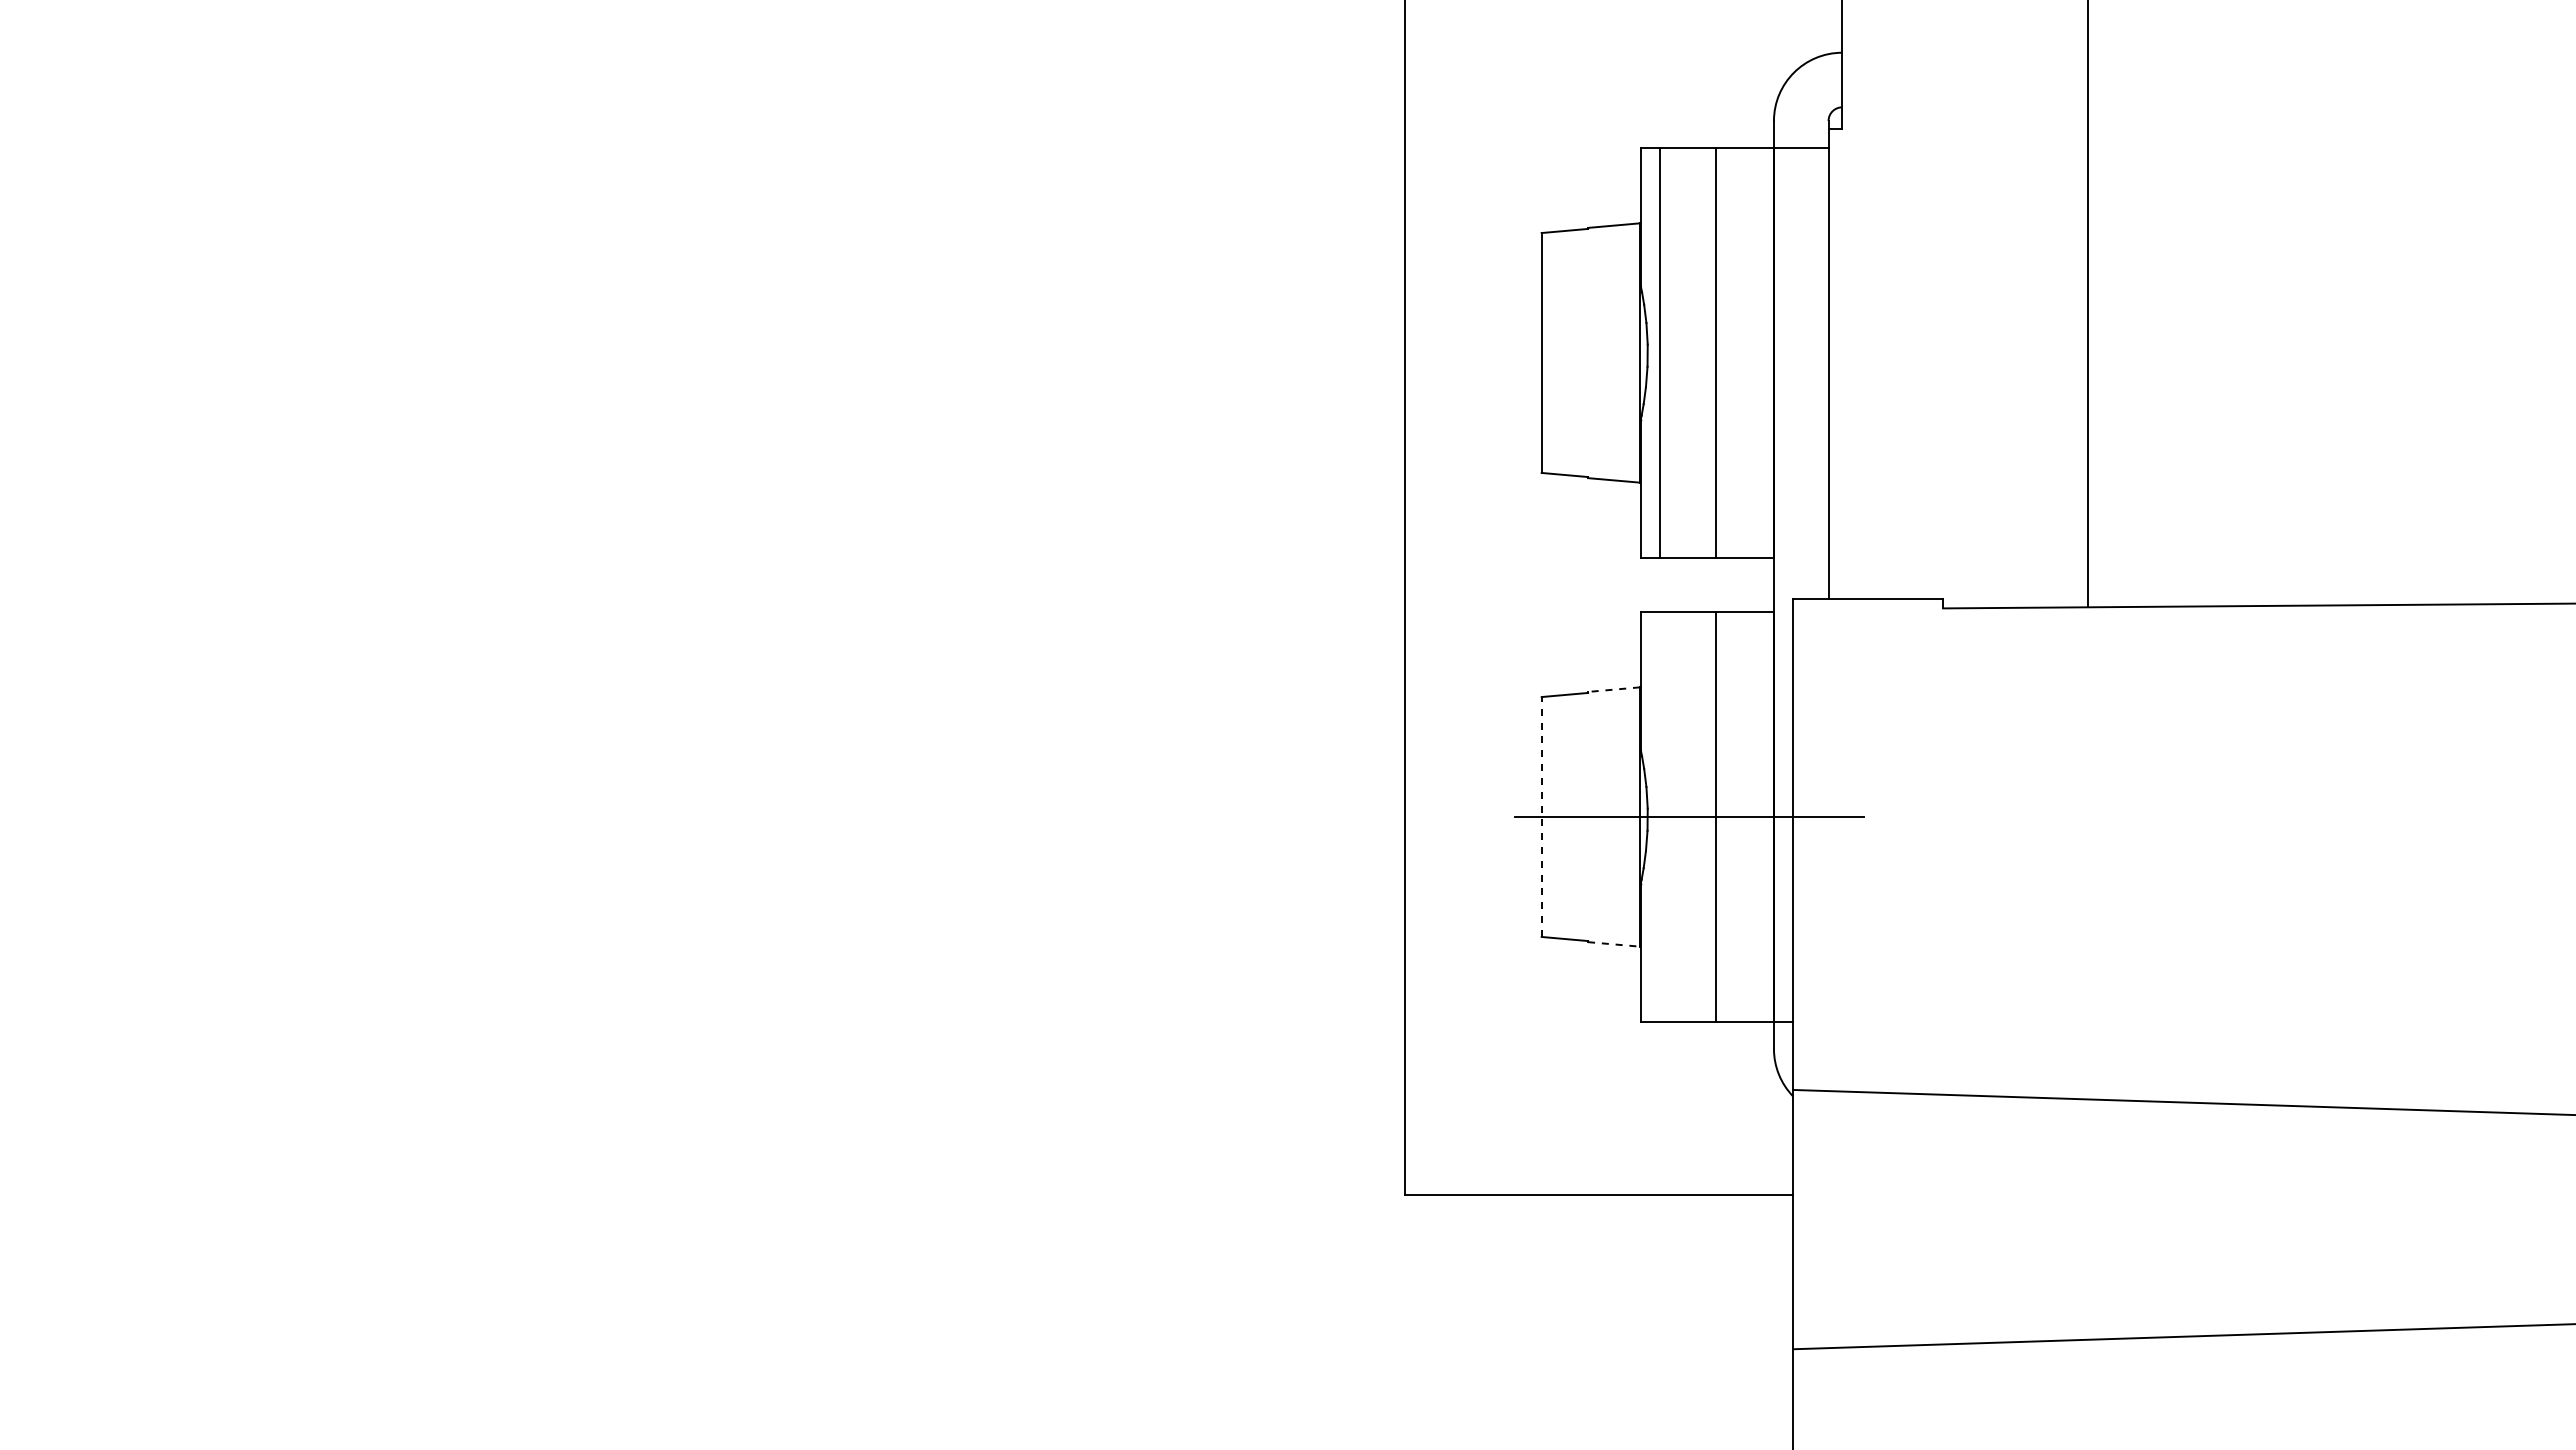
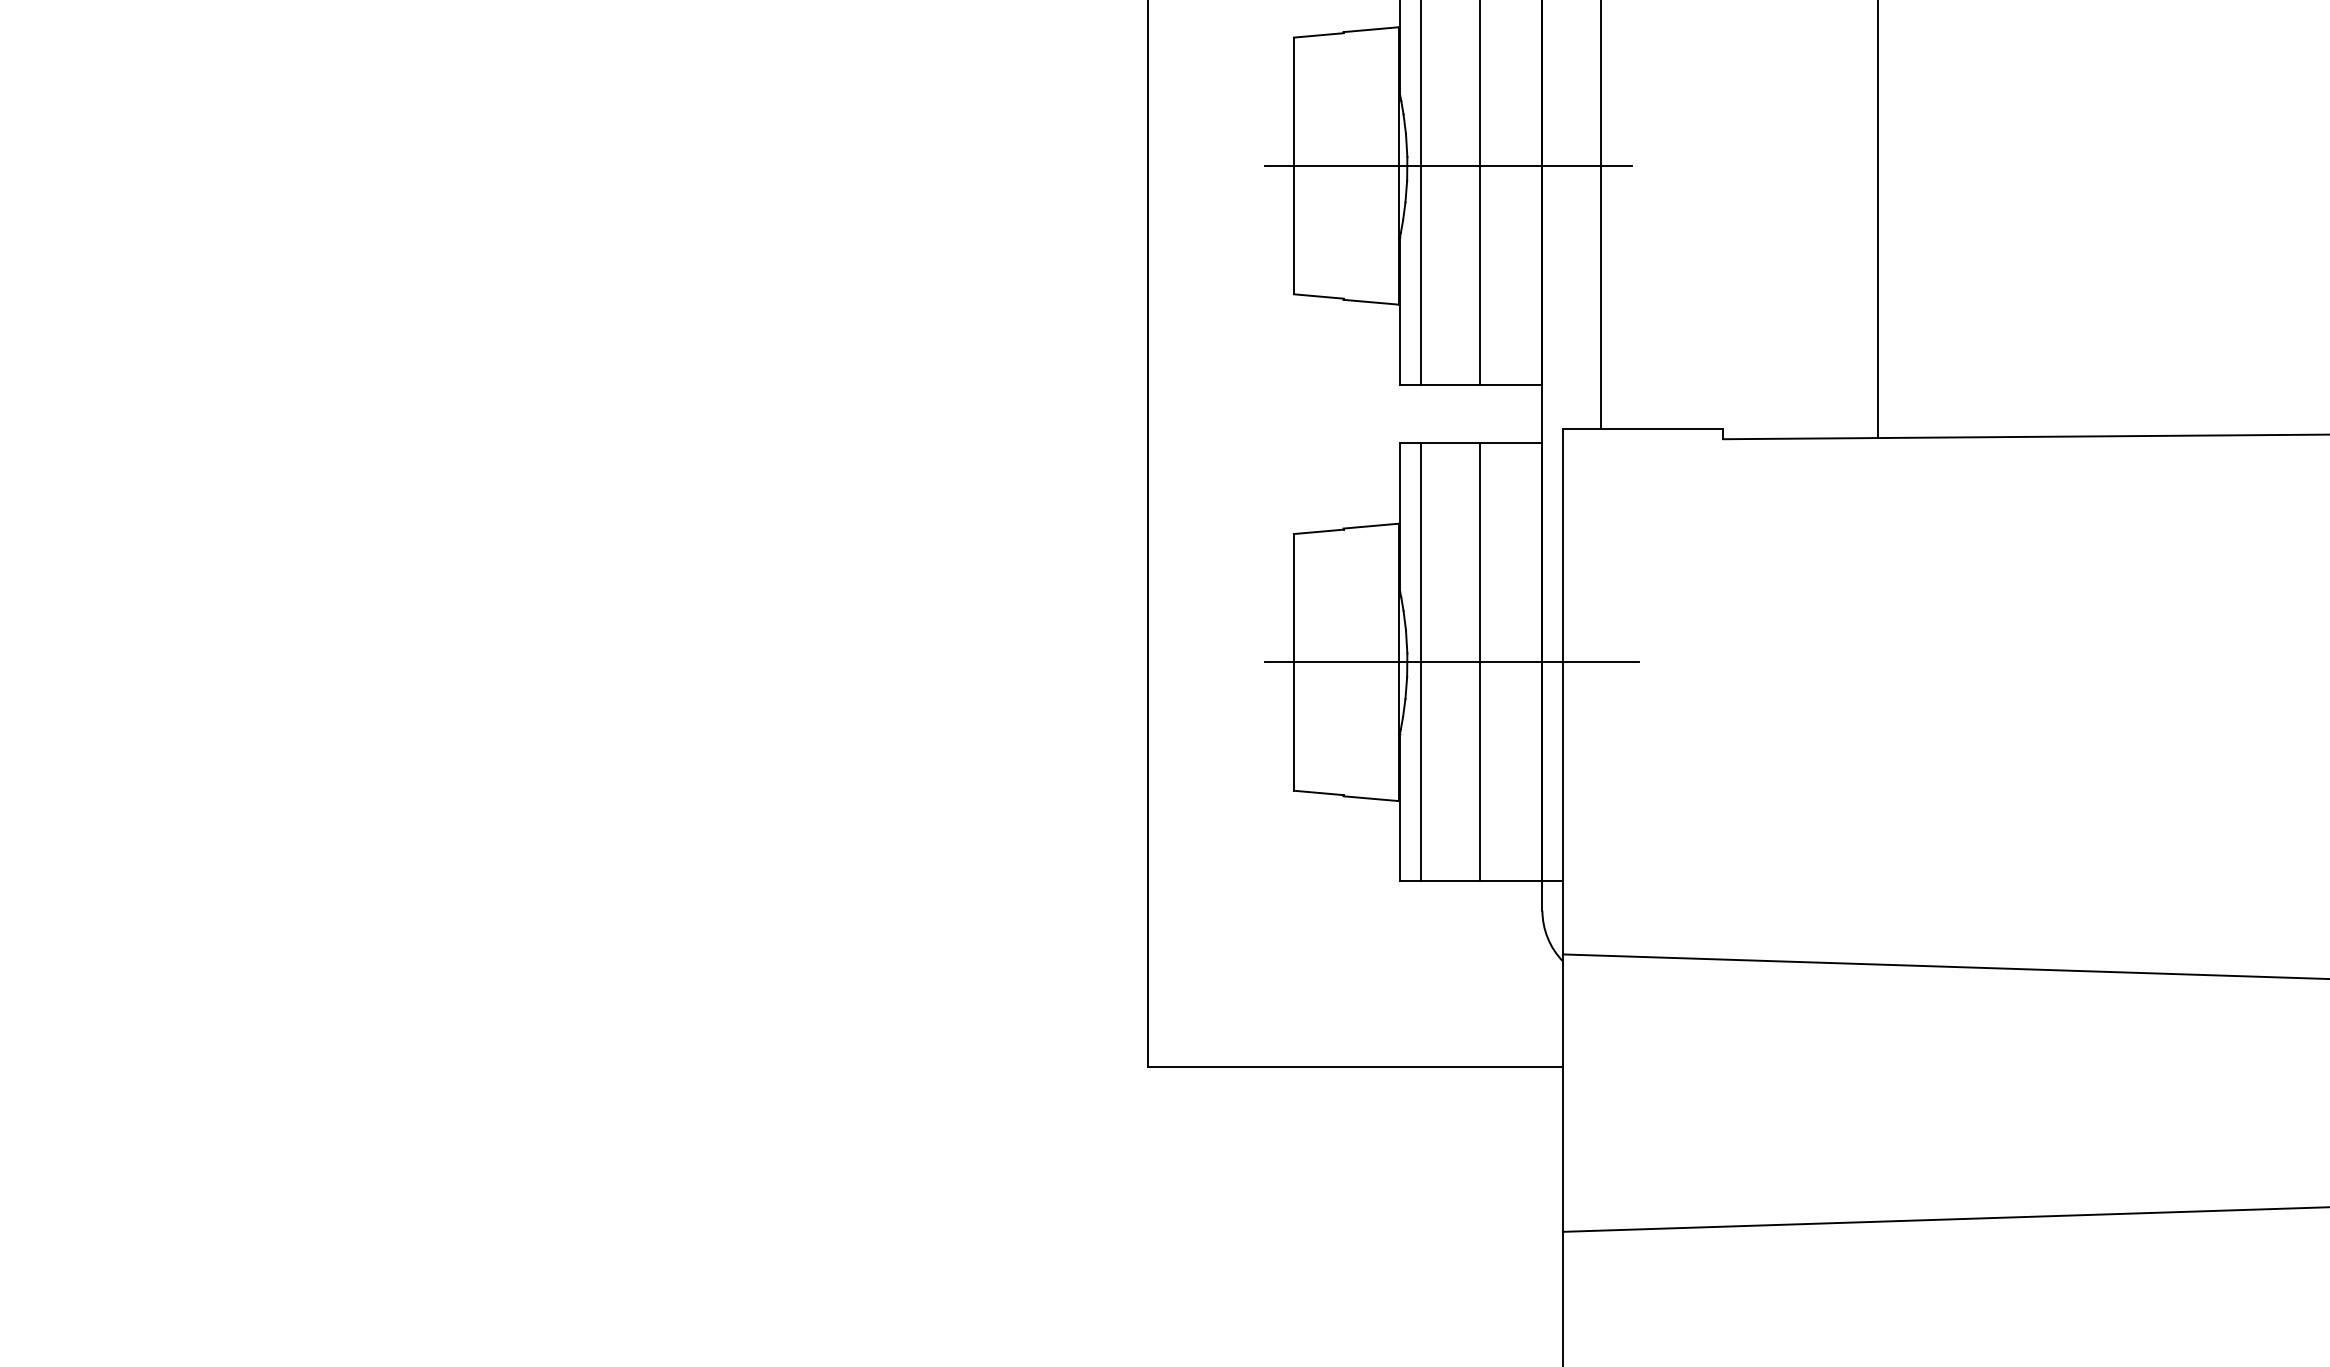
line: (1686, 353) -> (1448, 166), added
line: (1613, 689) -> (1370, 525), dashed -> solid
line: (1660, 816) -> (1421, 661), added
line: (1541, 817) -> (1293, 662), dashed -> solid
line: (1614, 944) -> (1371, 798), dashed -> solid

